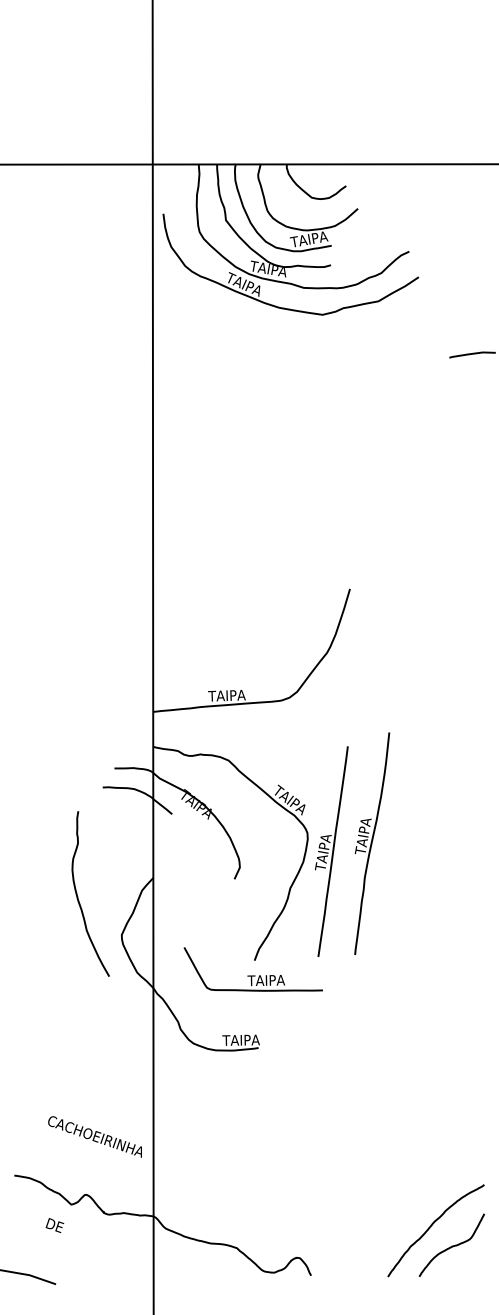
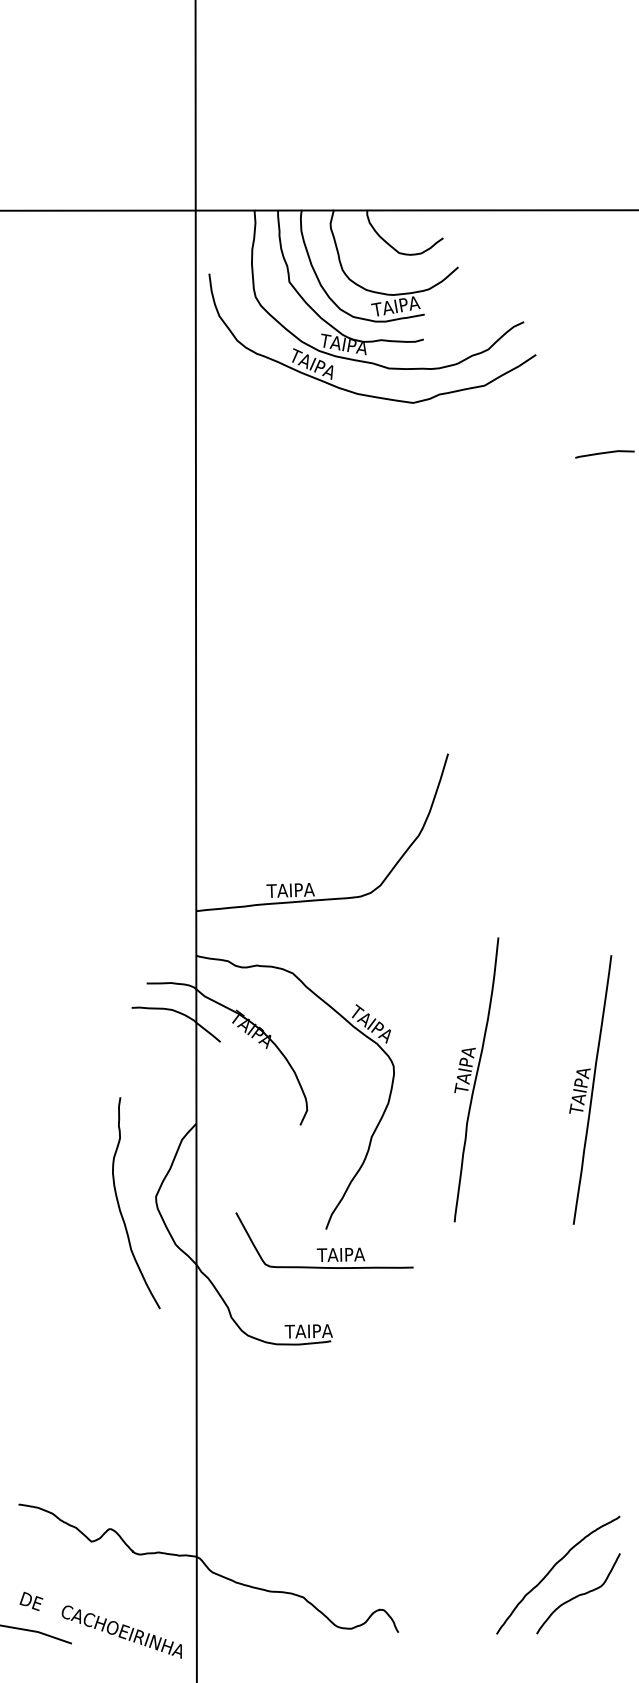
part: (331, 851) -> (590, 1089), moved
curve: (78, 897) -> (120, 1207), moved
text: (94, 1136) -> (121, 1631), moved
text: (54, 1224) -> (31, 1600), moved

